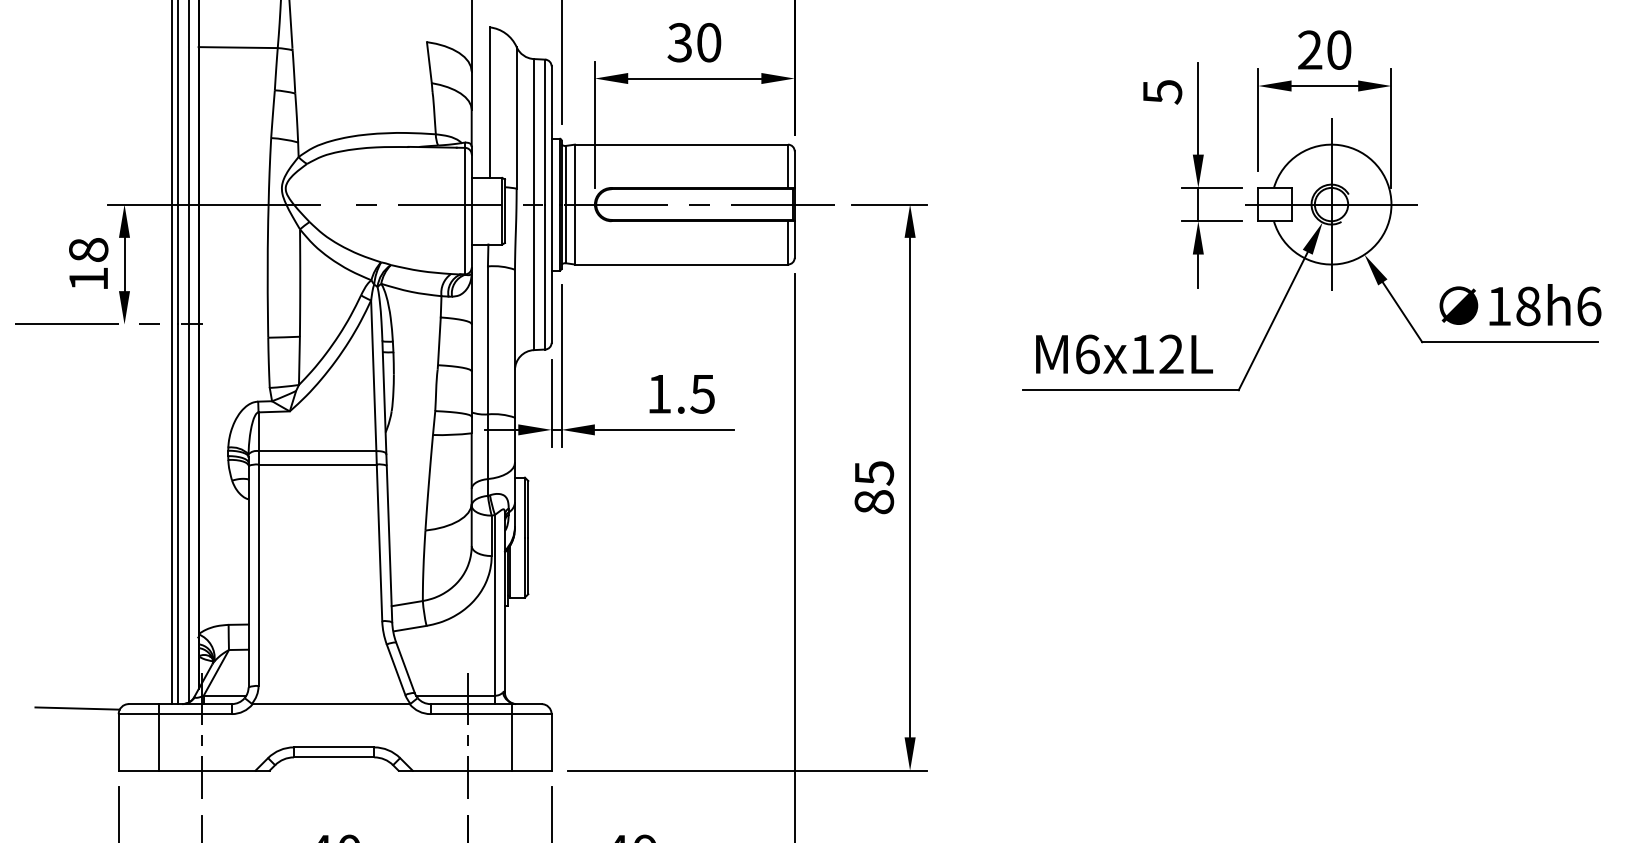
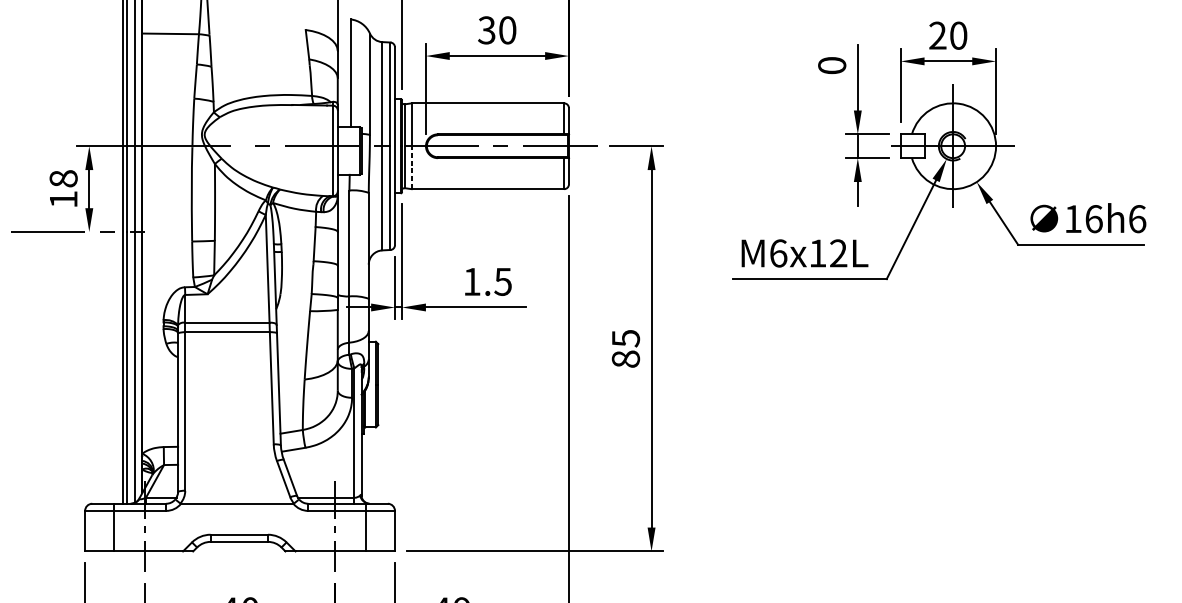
text: (1162, 92) -> (832, 66), 5 -> 0
line: (574, 234) -> (411, 167), solid -> dashed
text: (1528, 306) -> (1094, 219), 18h6 -> 16h6
line: (77, 708) -> (55, 506), removed

